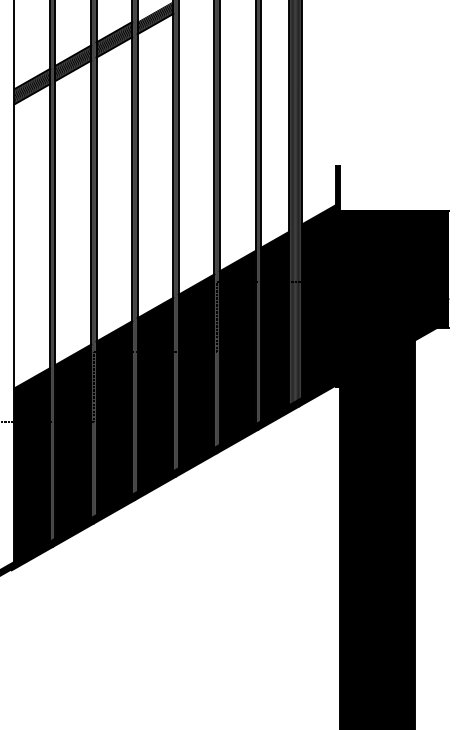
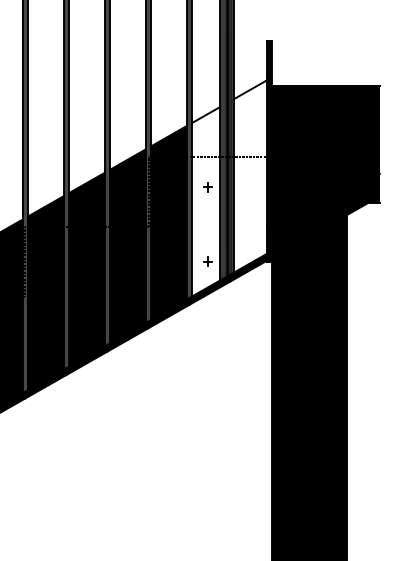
fill: (318, 301) -> (249, 176), removed
fill: (274, 326) -> (205, 201), removed

